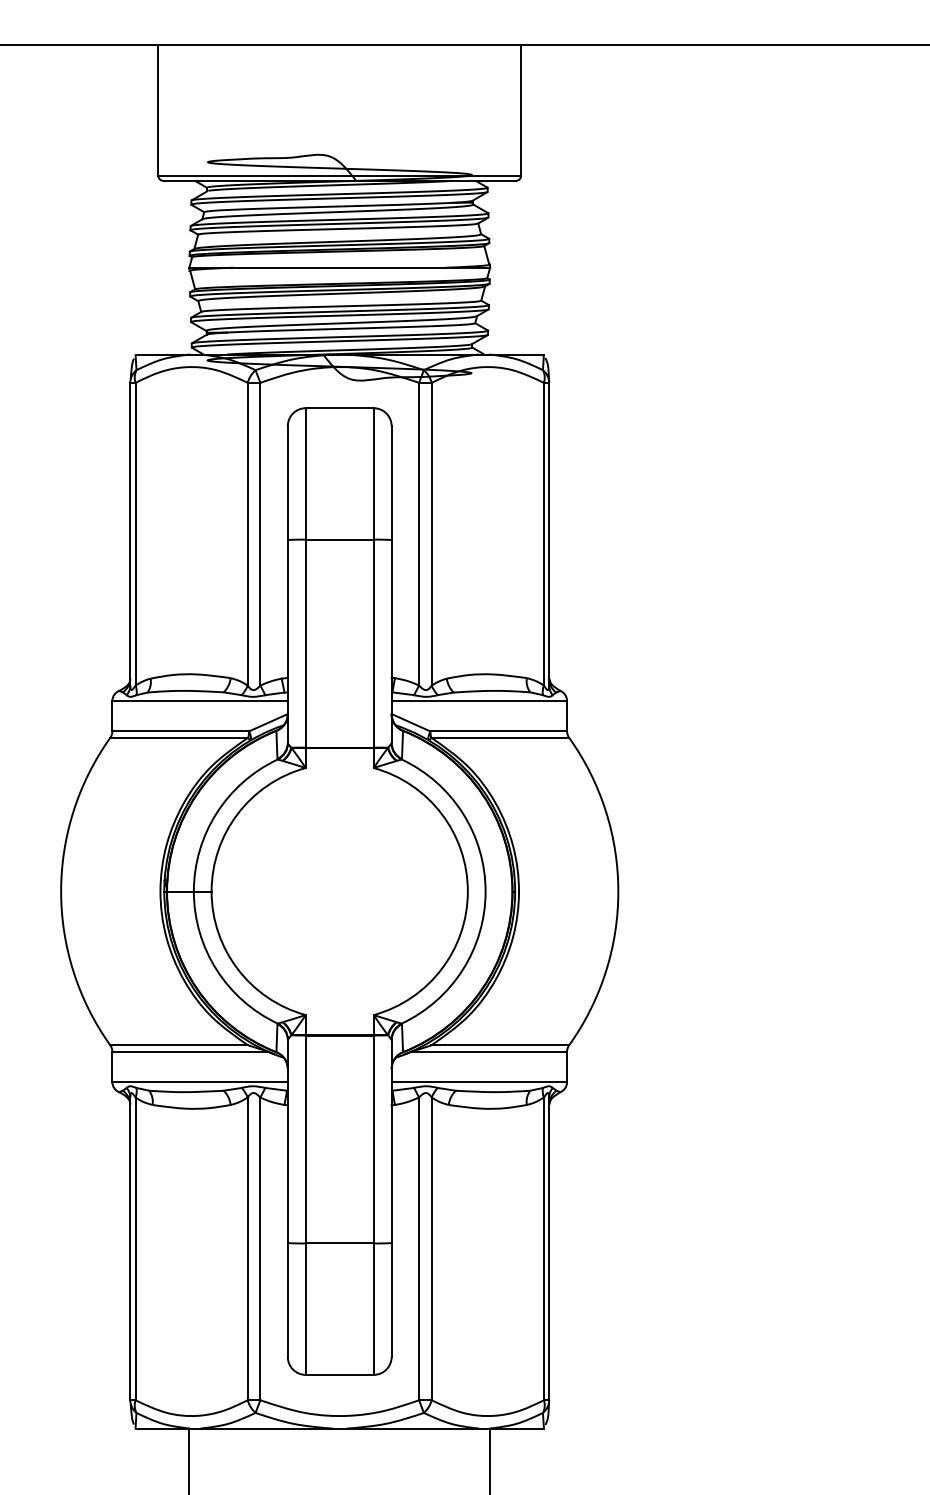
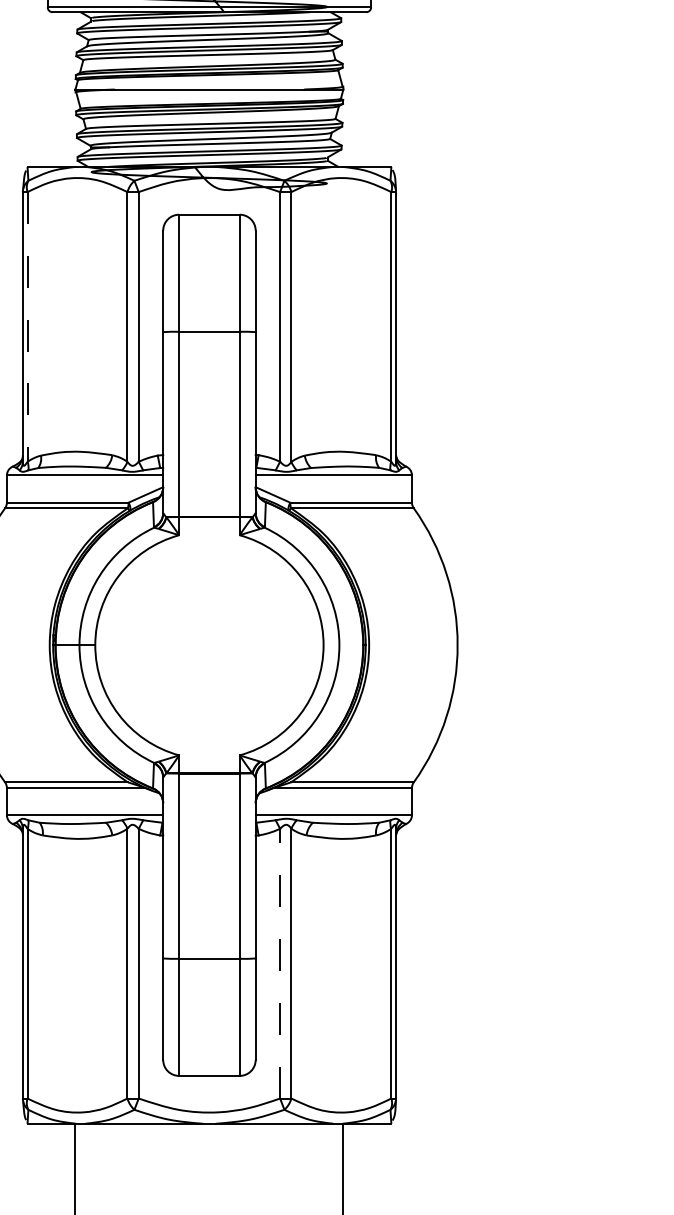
line: (135, 534) -> (27, 327), solid -> dashed
line: (419, 1248) -> (280, 963), solid -> dashed

